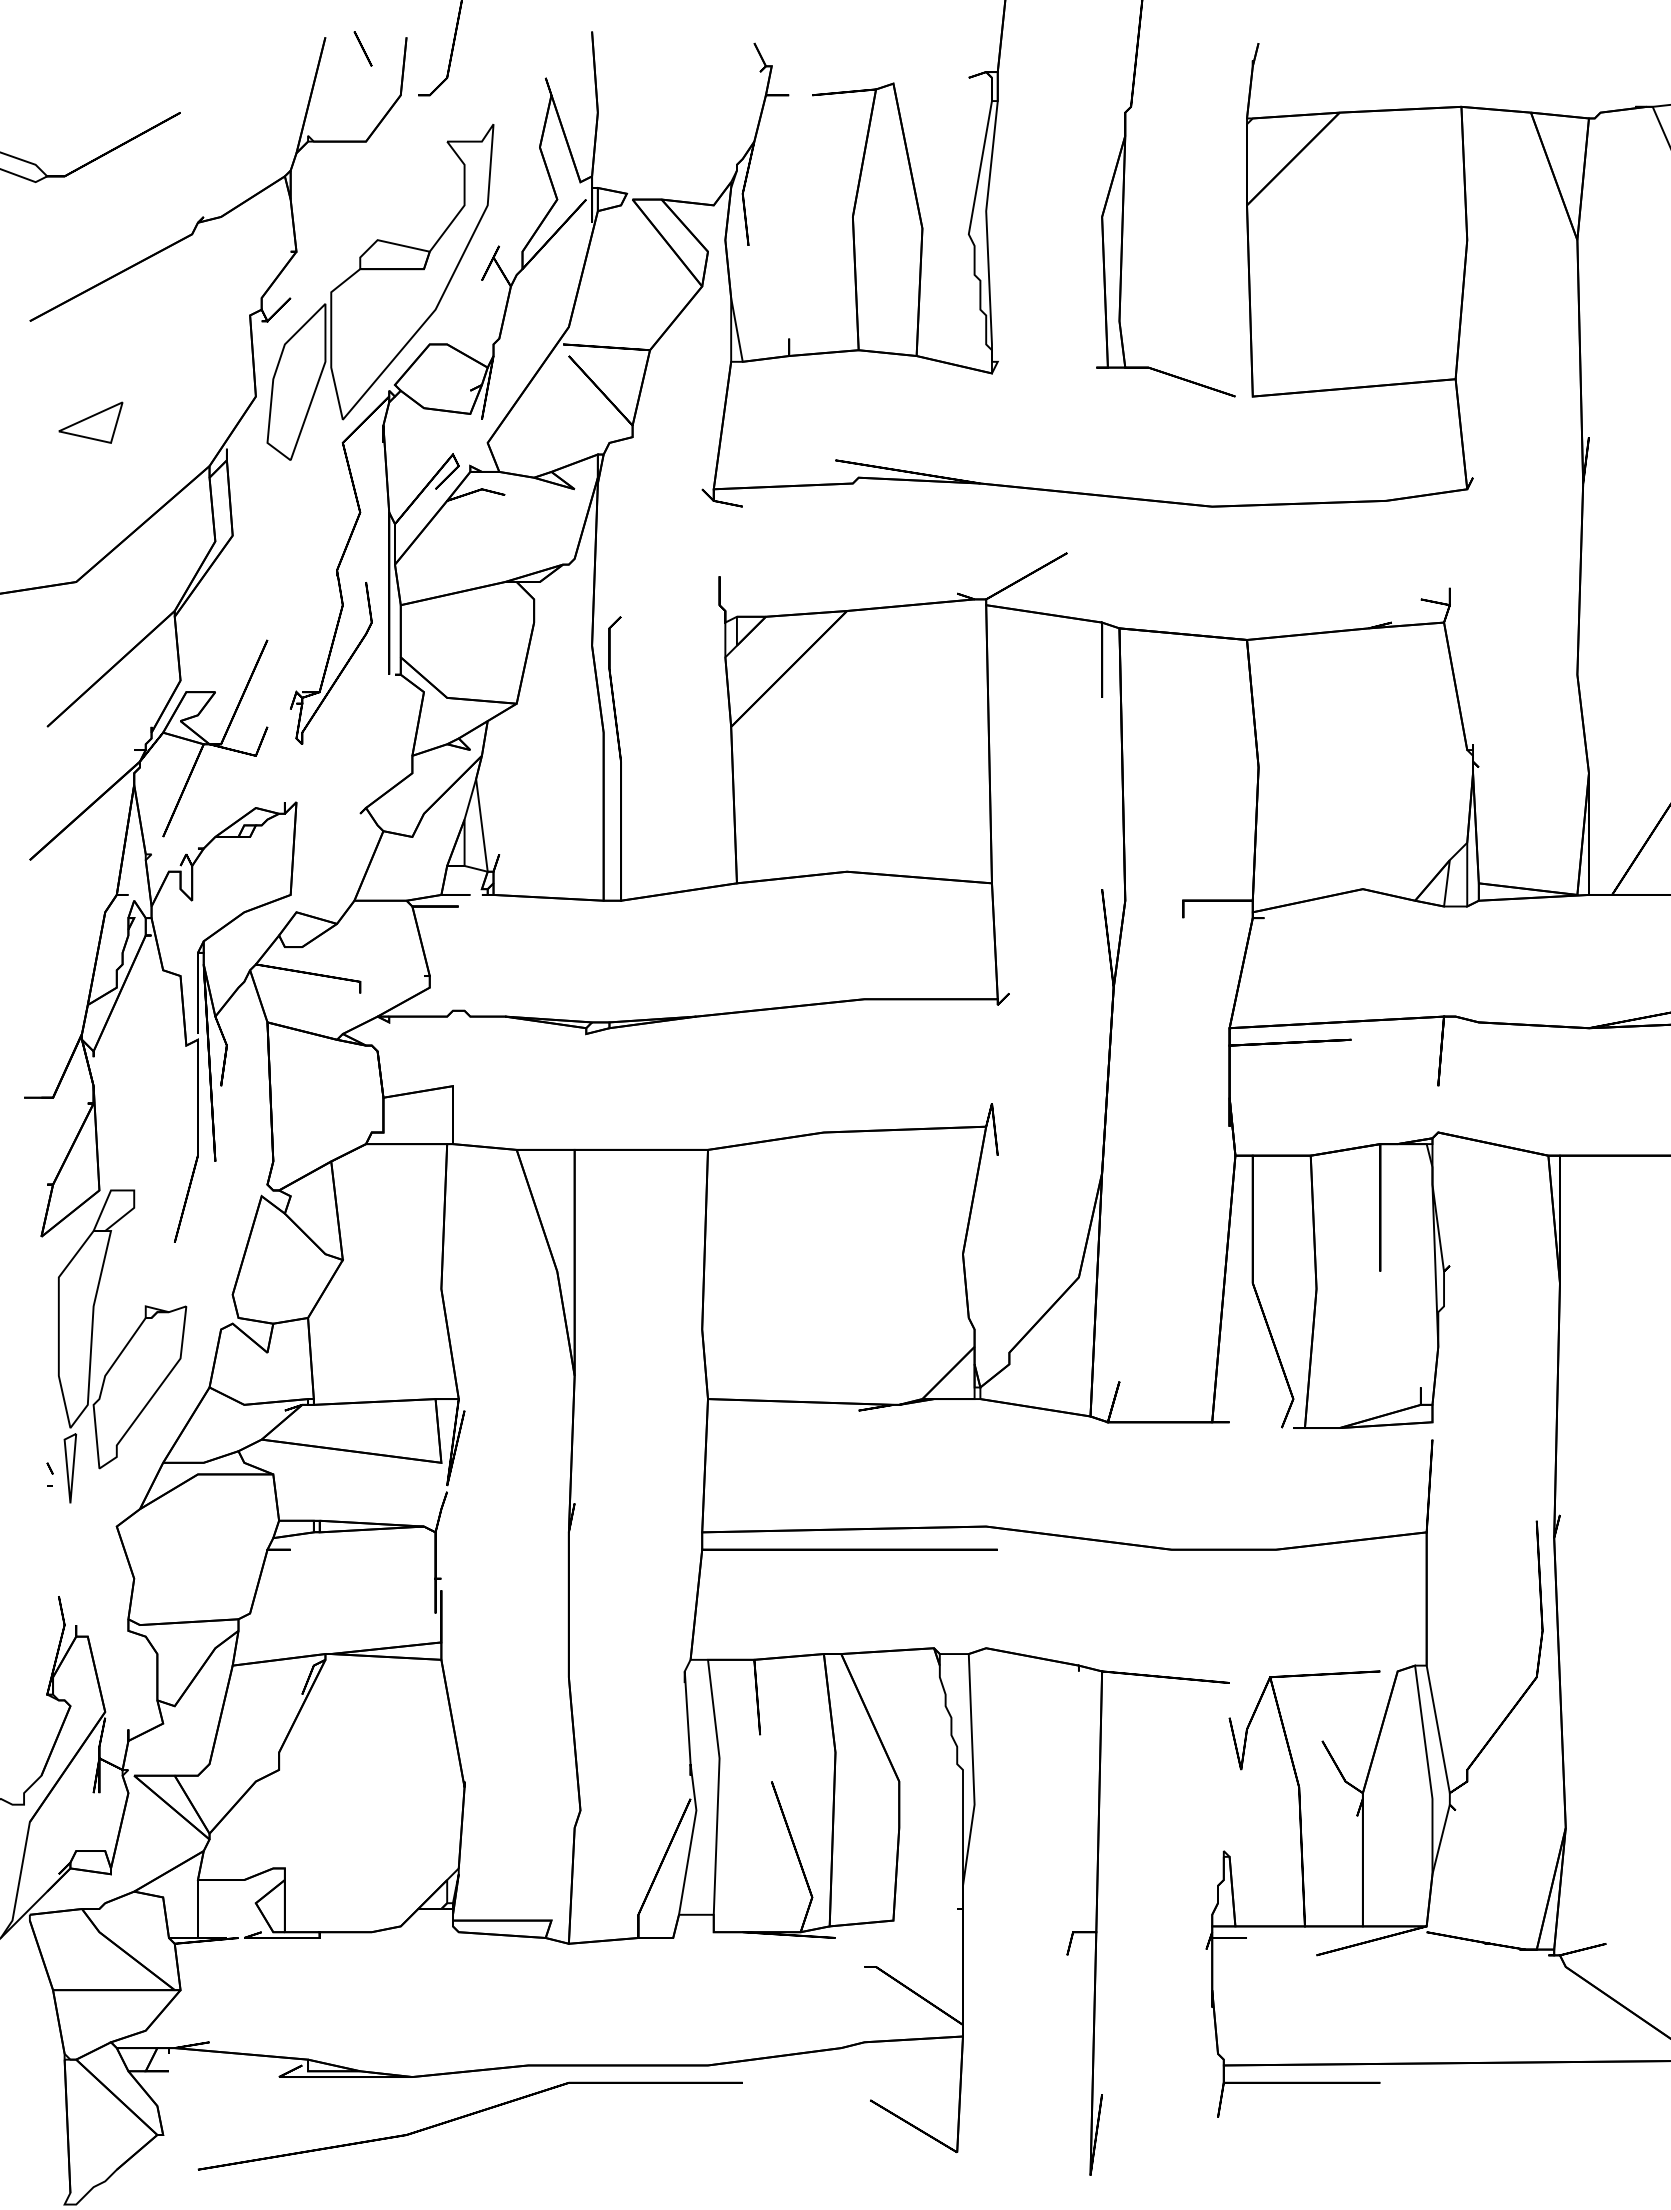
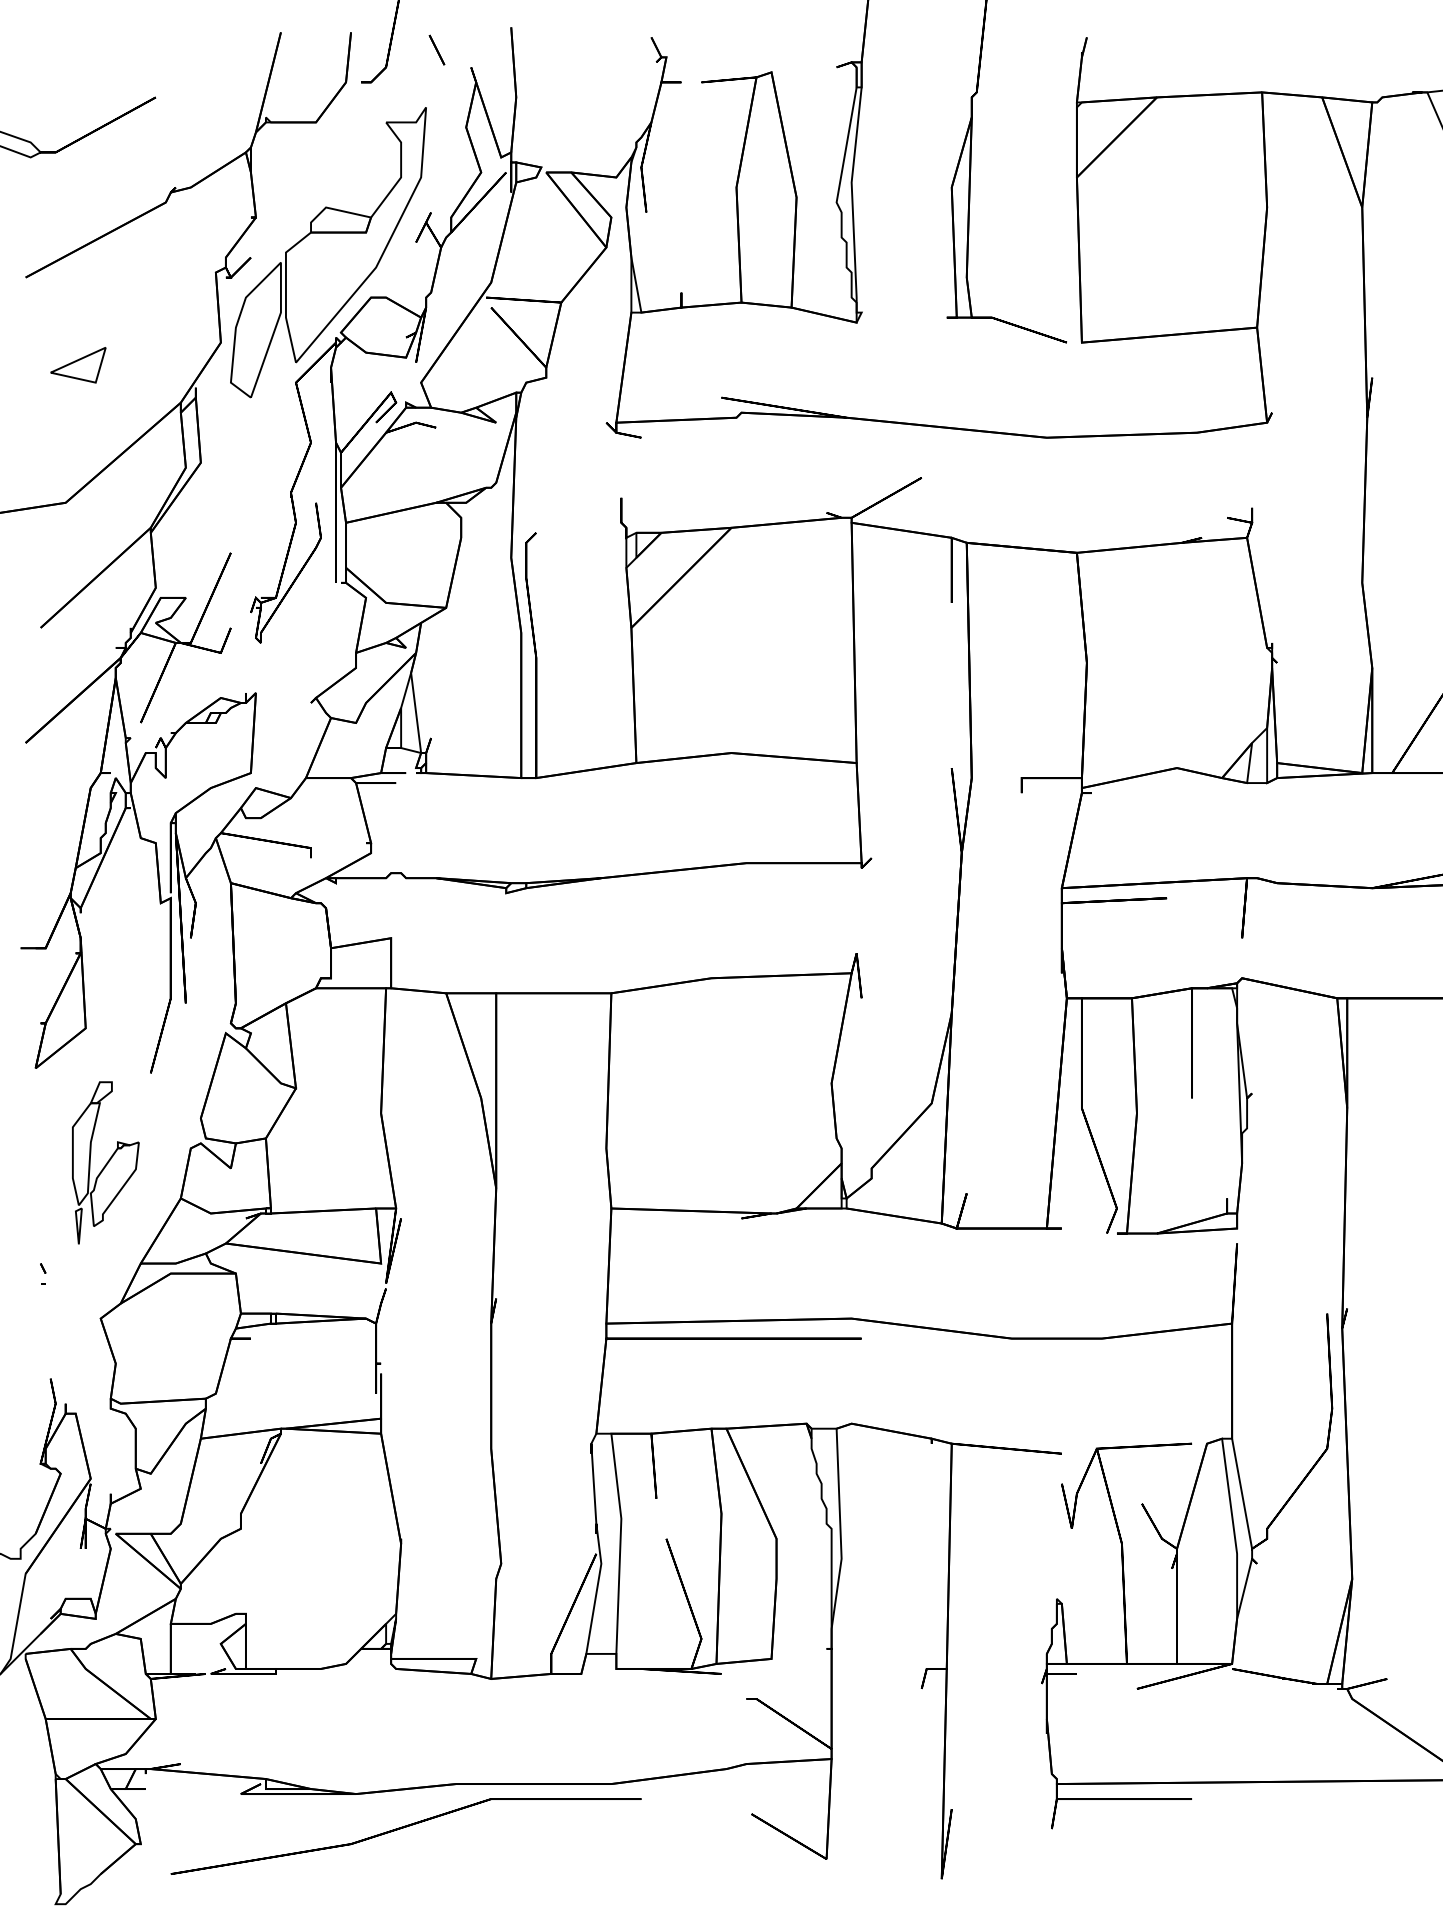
line: (362, 48) -> (436, 49), moved
part: (122, 1346) -> (105, 1163), size x0.6

